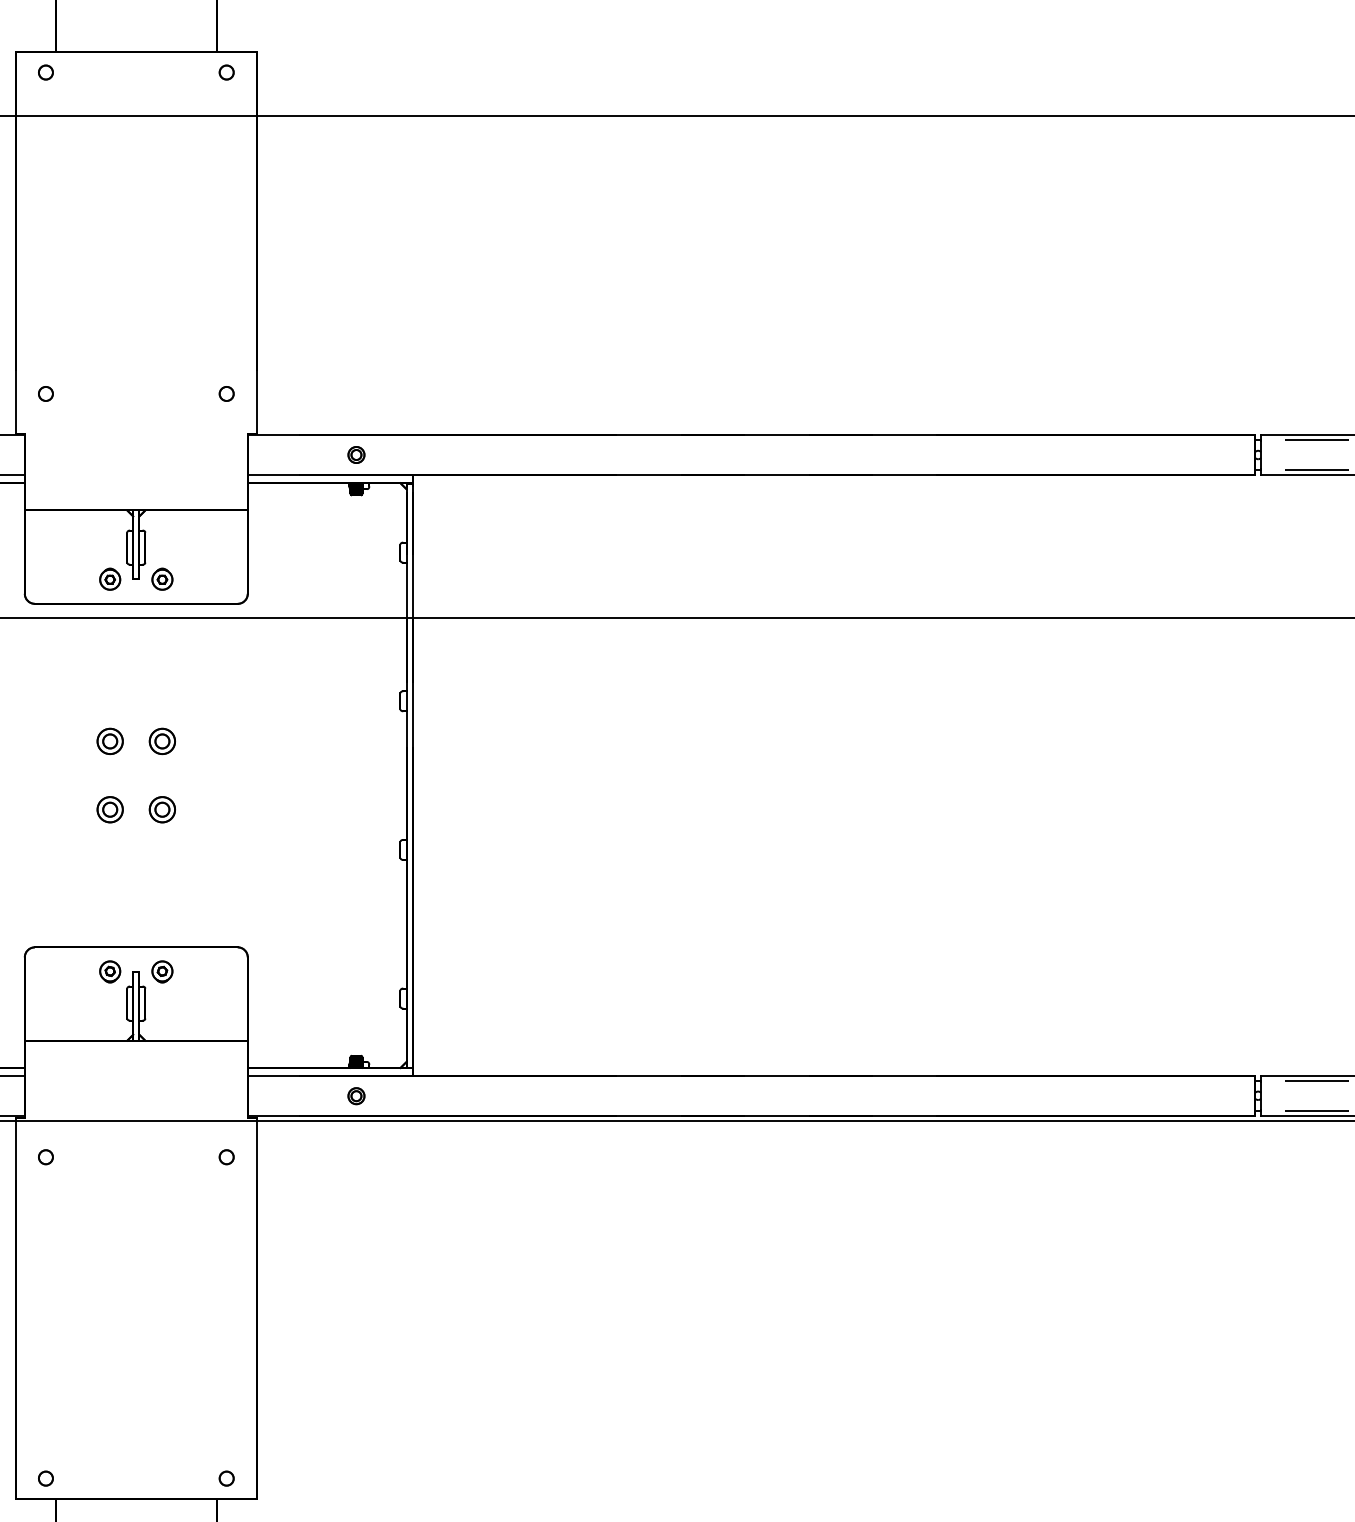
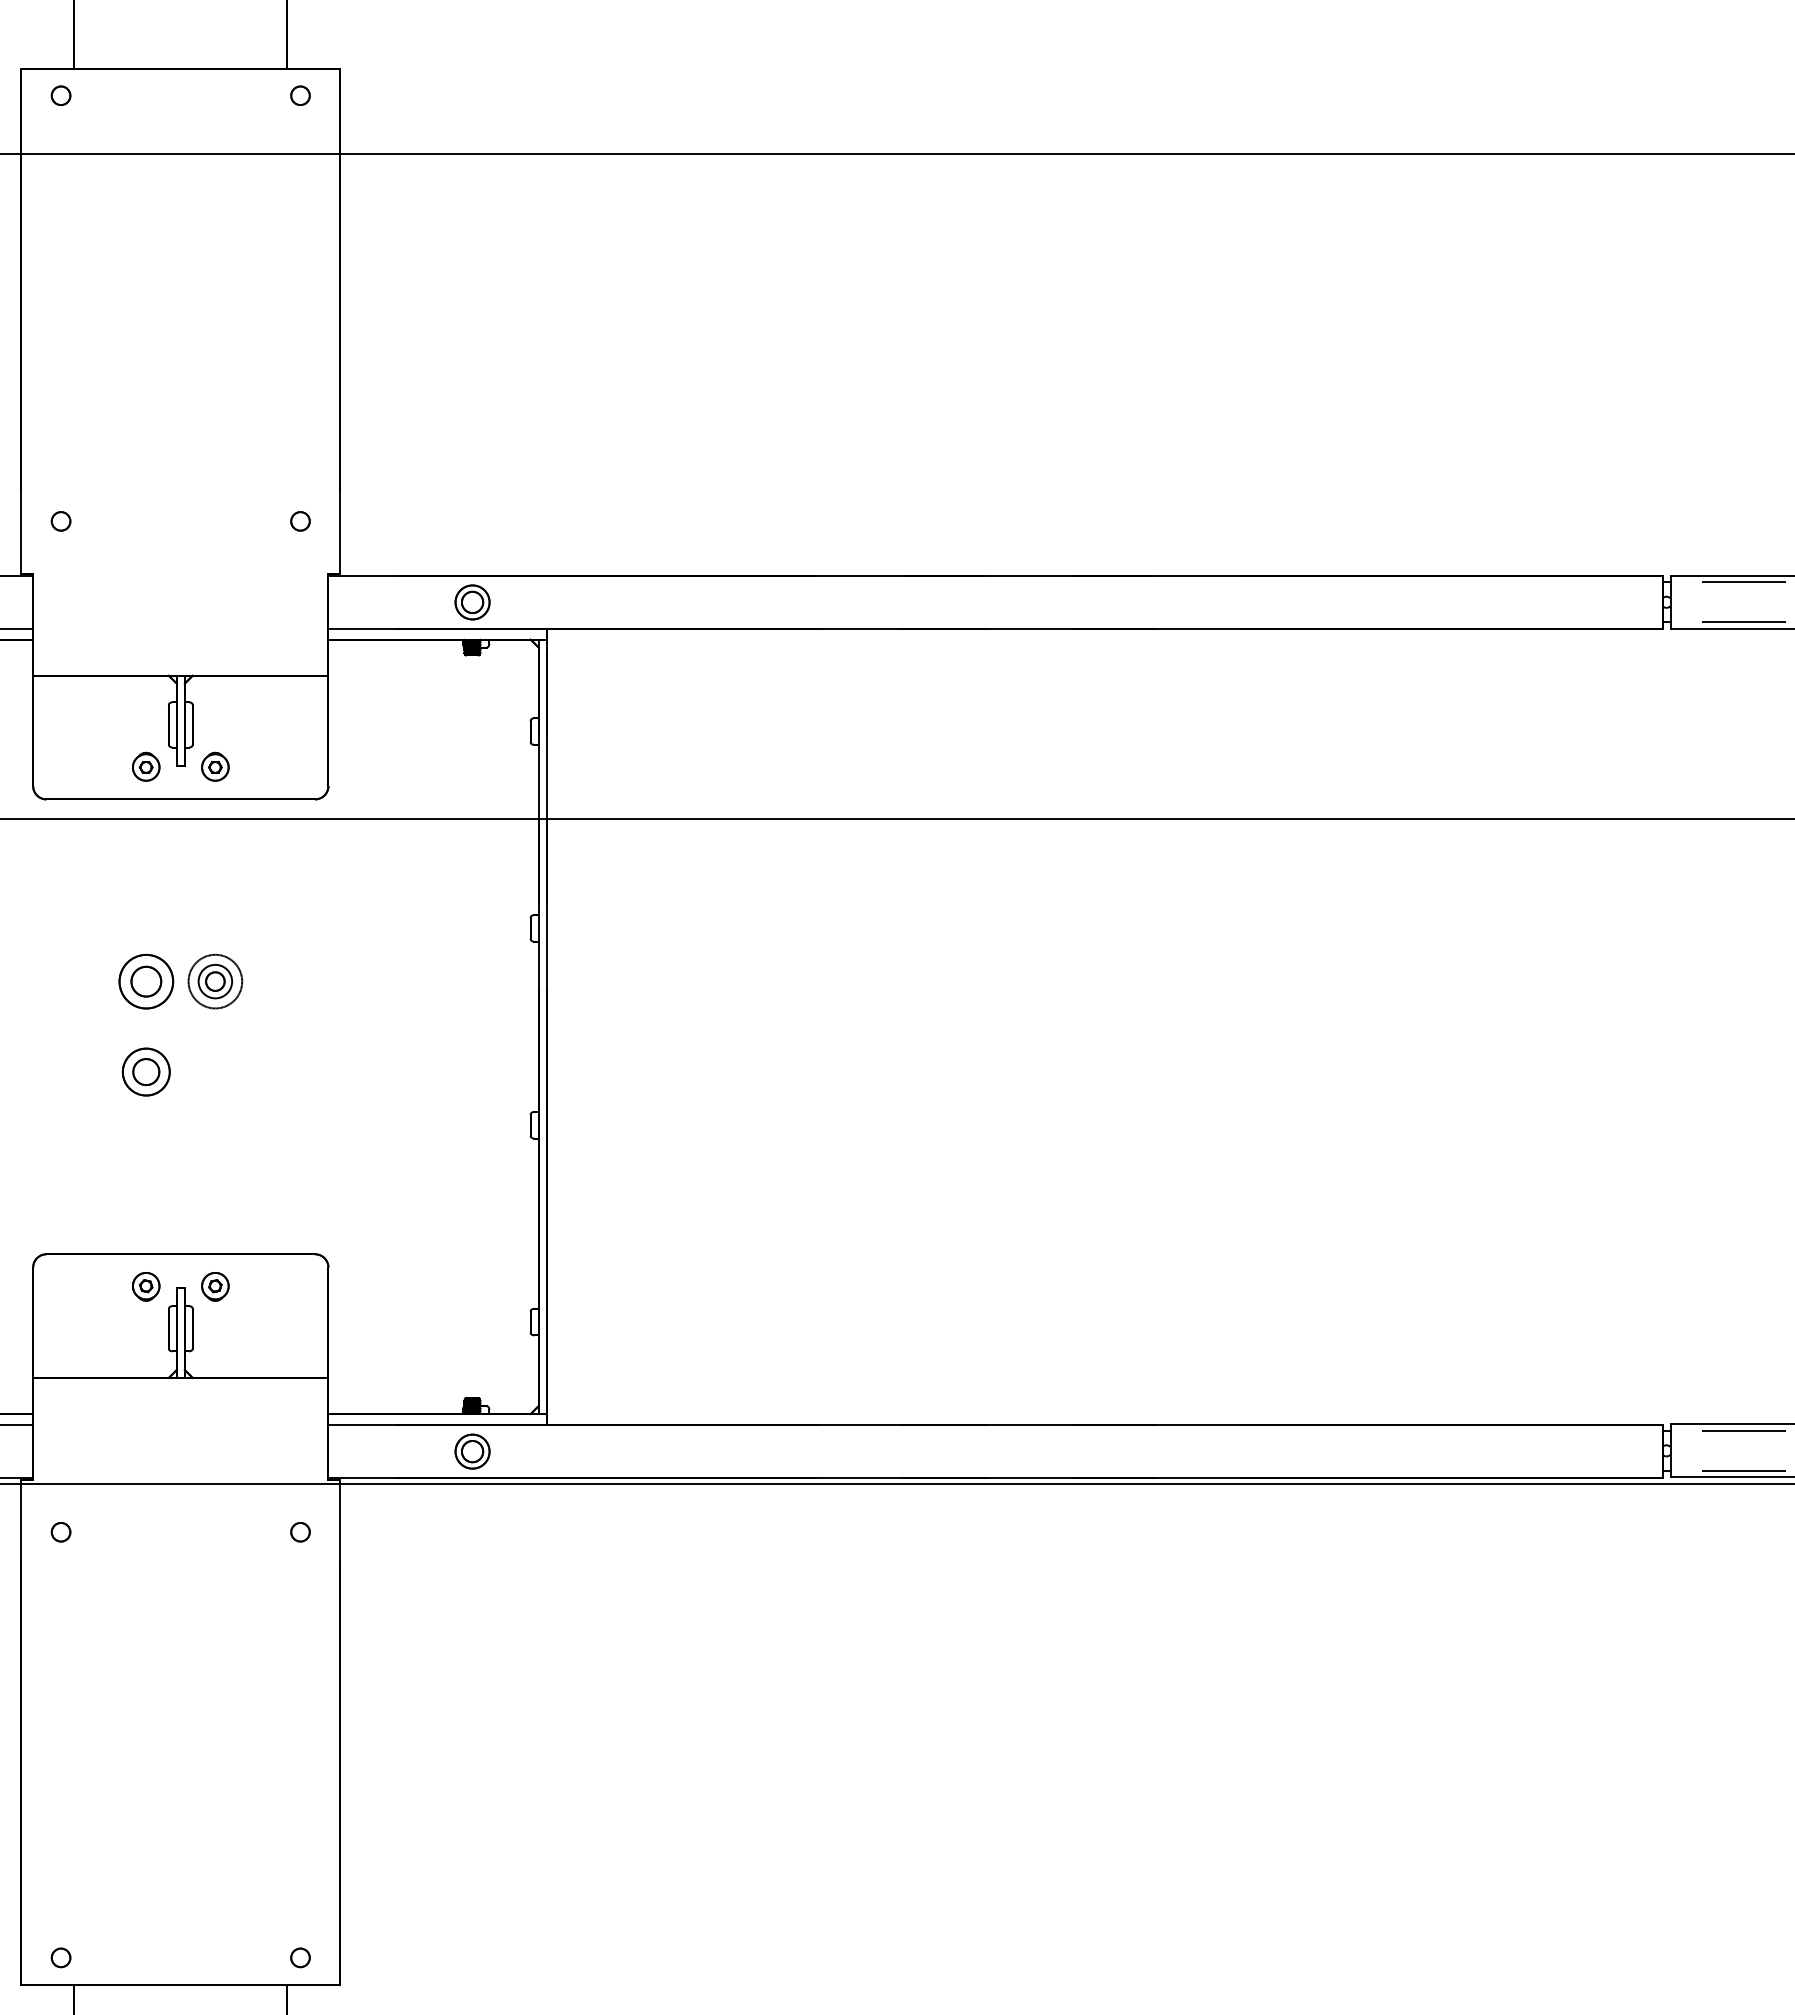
part: (355, 454) -> (471, 601), size x1.6
part: (109, 741) -> (145, 981), size x1.6
circle: (162, 741) -> (215, 981), size x1.6
part: (109, 809) -> (145, 1071), size x1.4
part: (162, 809) -> (215, 1071), removed
part: (355, 1095) -> (471, 1450), size x1.6

